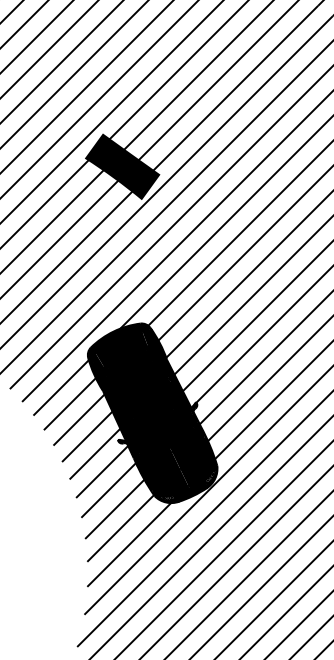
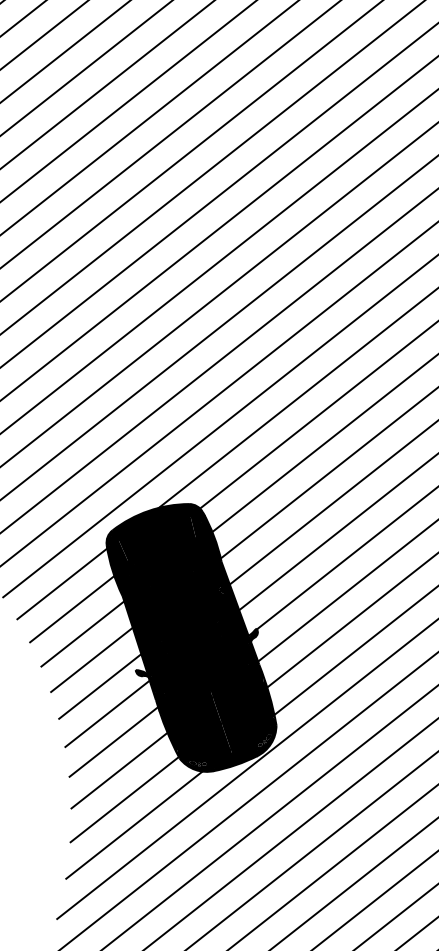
fill: (122, 166) -> (190, 271), removed

